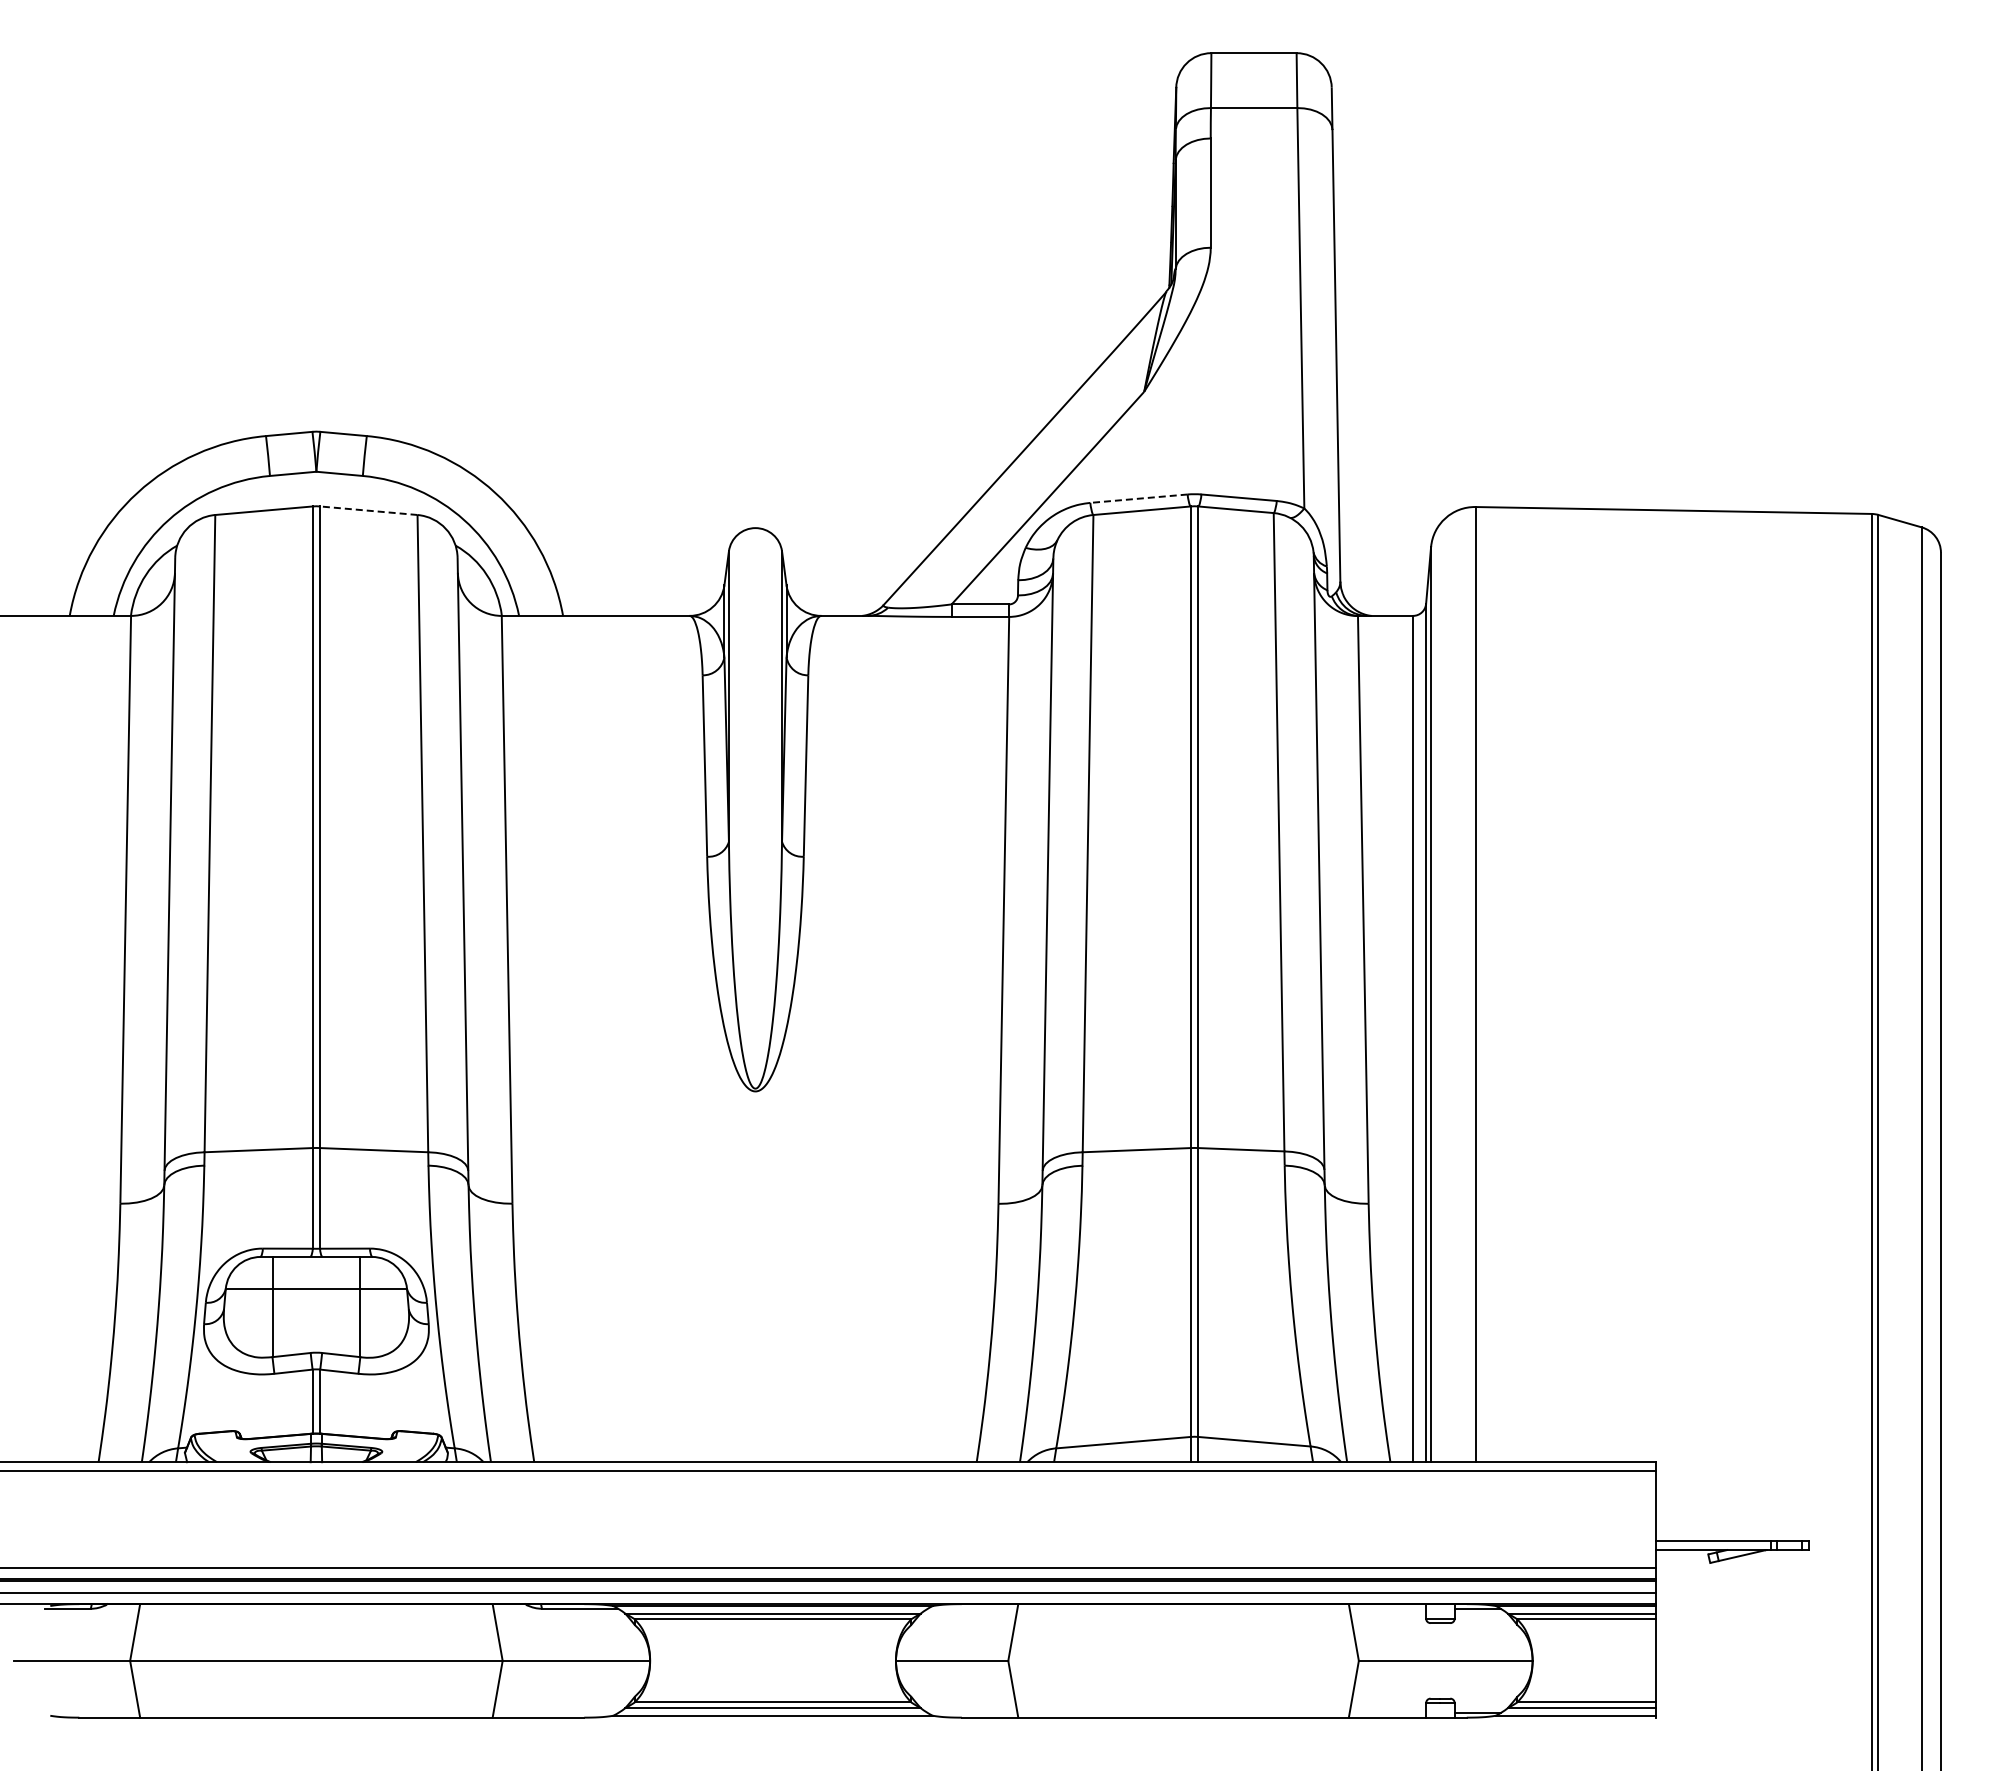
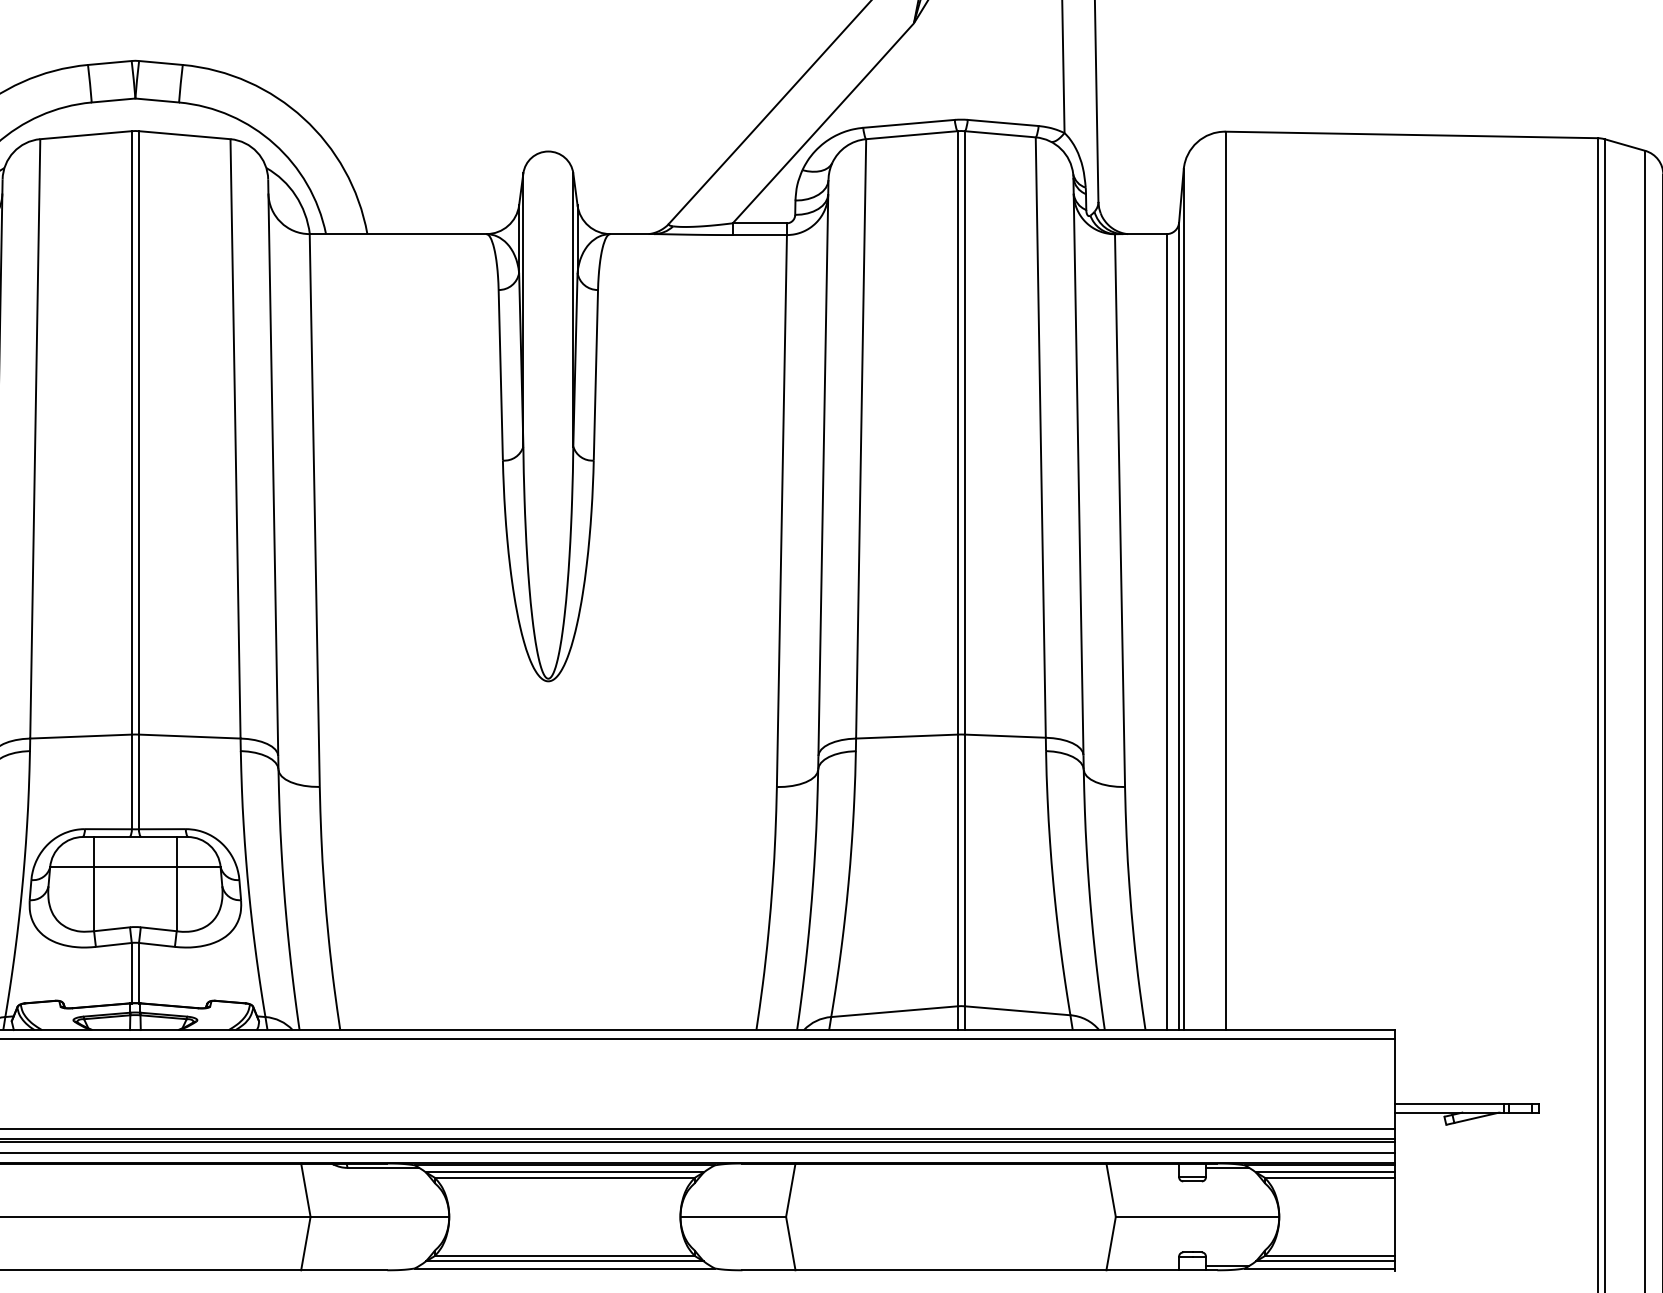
line: (1139, 498) -> (909, 123), dashed -> solid
line: (368, 510) -> (184, 134), dashed -> solid

